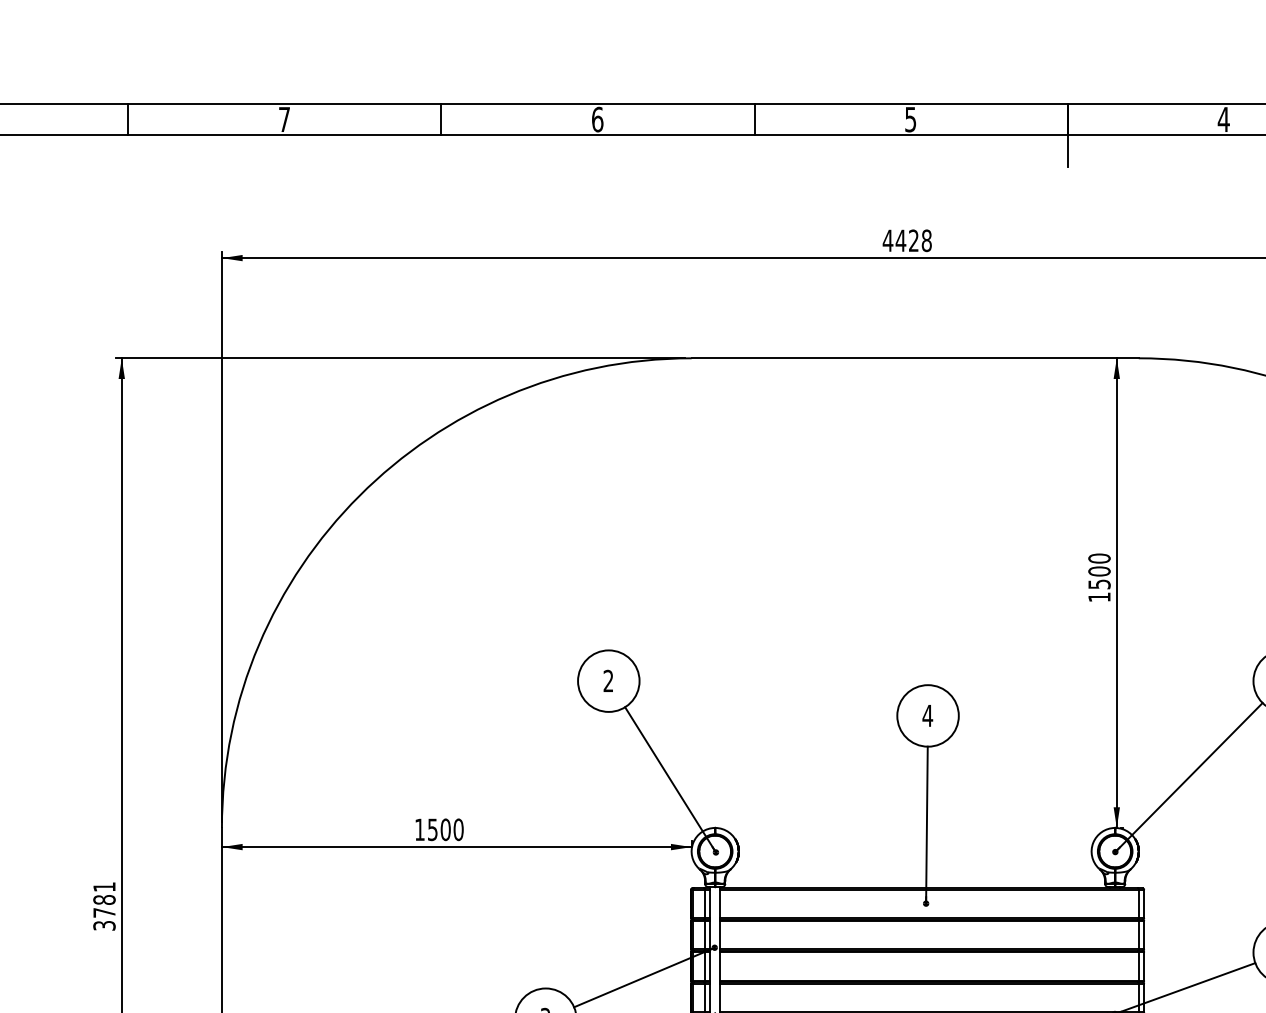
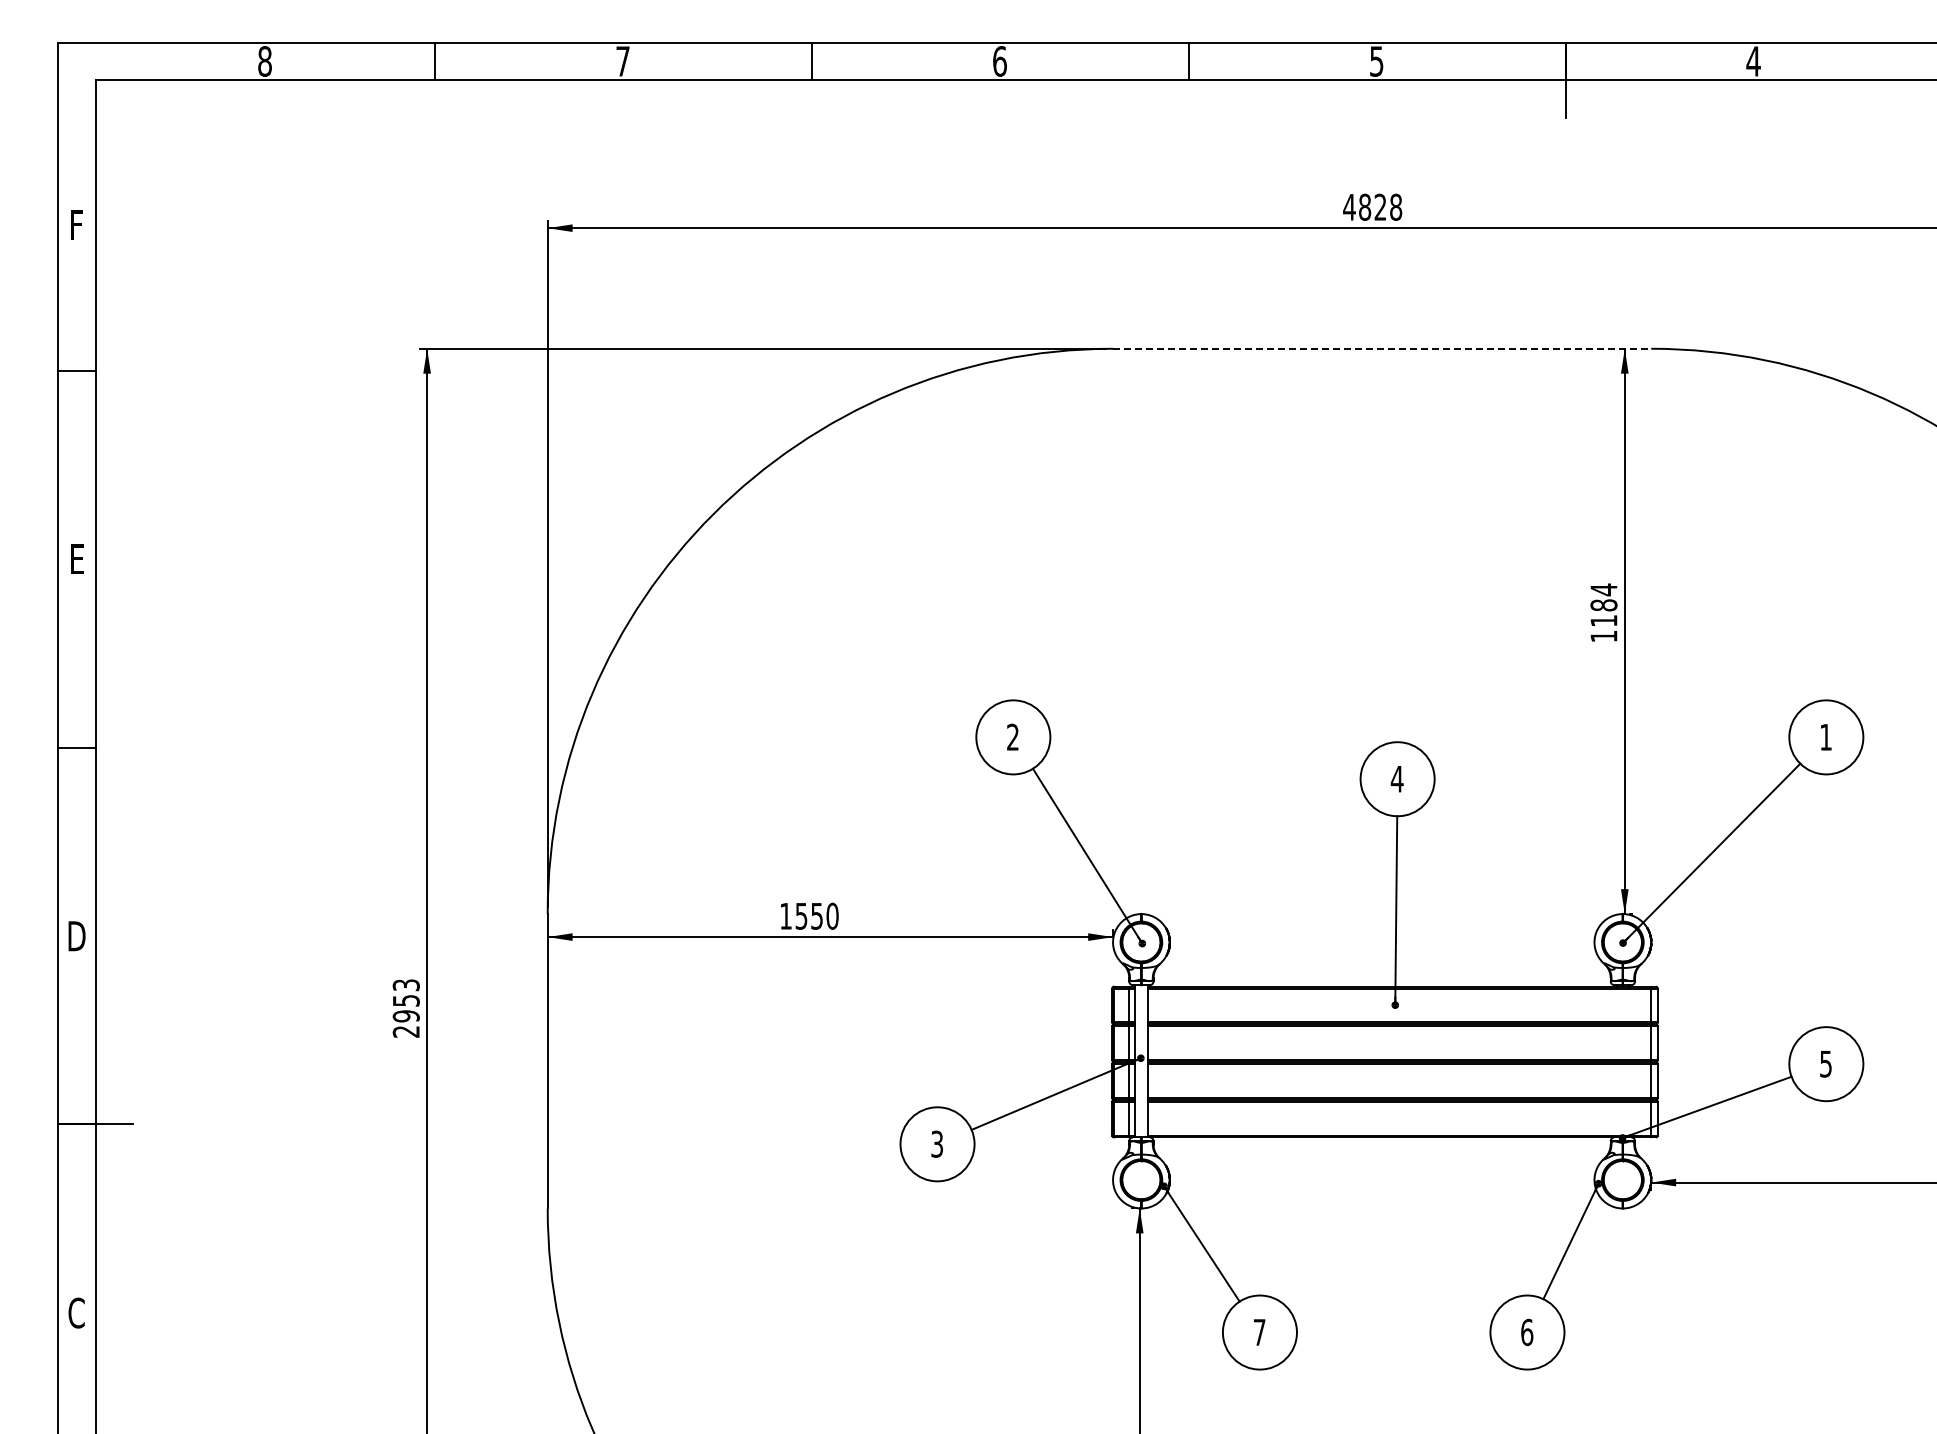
text: (900, 240) -> (1364, 206), 4428 -> 4828
line: (915, 358) -> (1382, 348), solid -> dashed
text: (1099, 570) -> (1603, 604), 1500 -> 1184
text: (446, 829) -> (817, 915), 1500 -> 1550
text: (103, 906) -> (405, 1008), 3781 -> 2953

